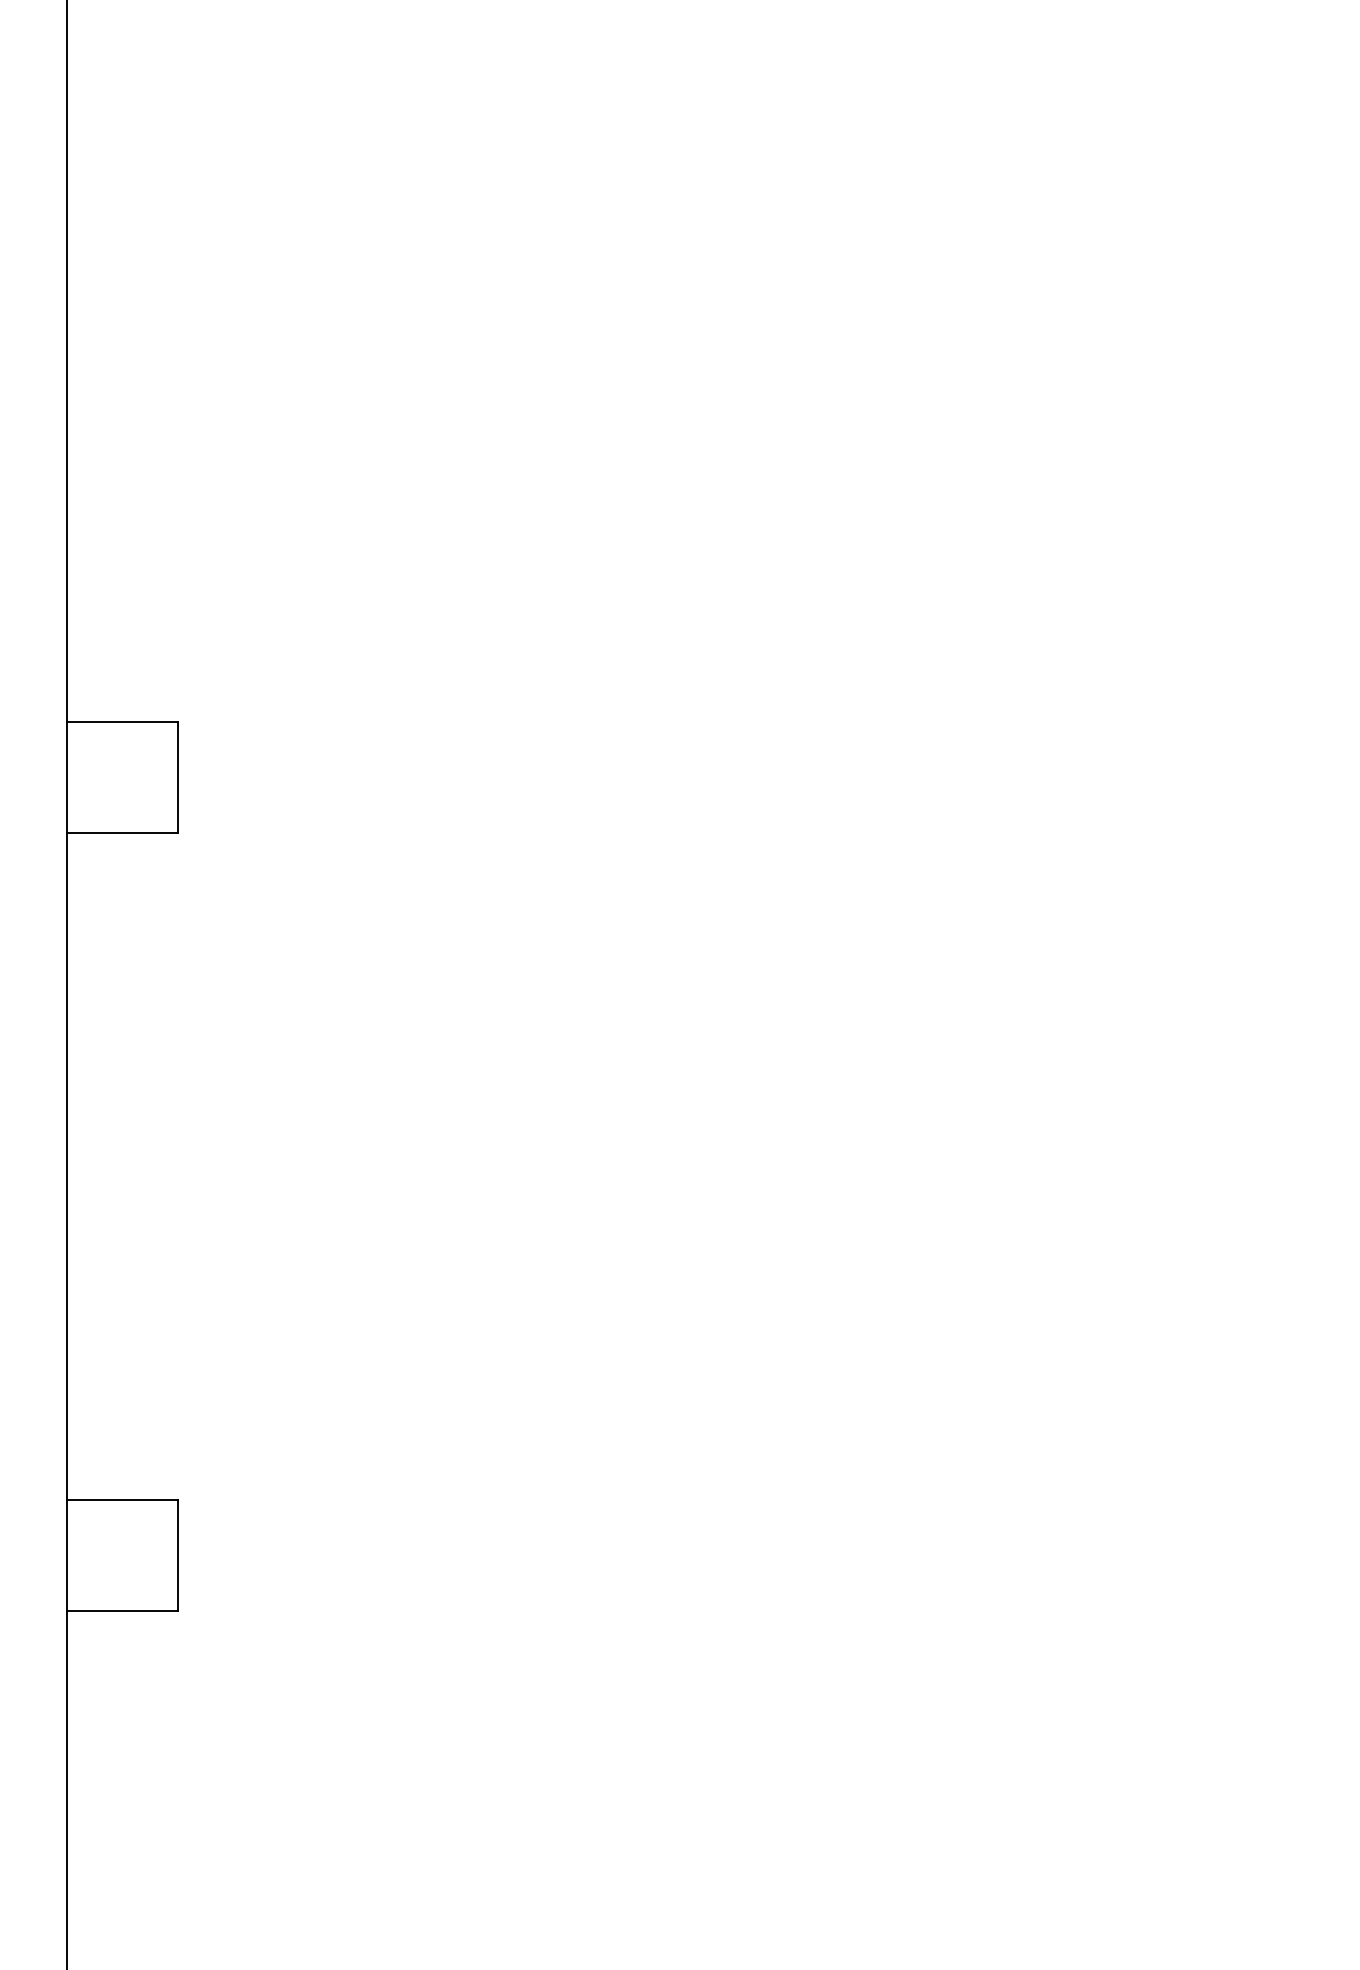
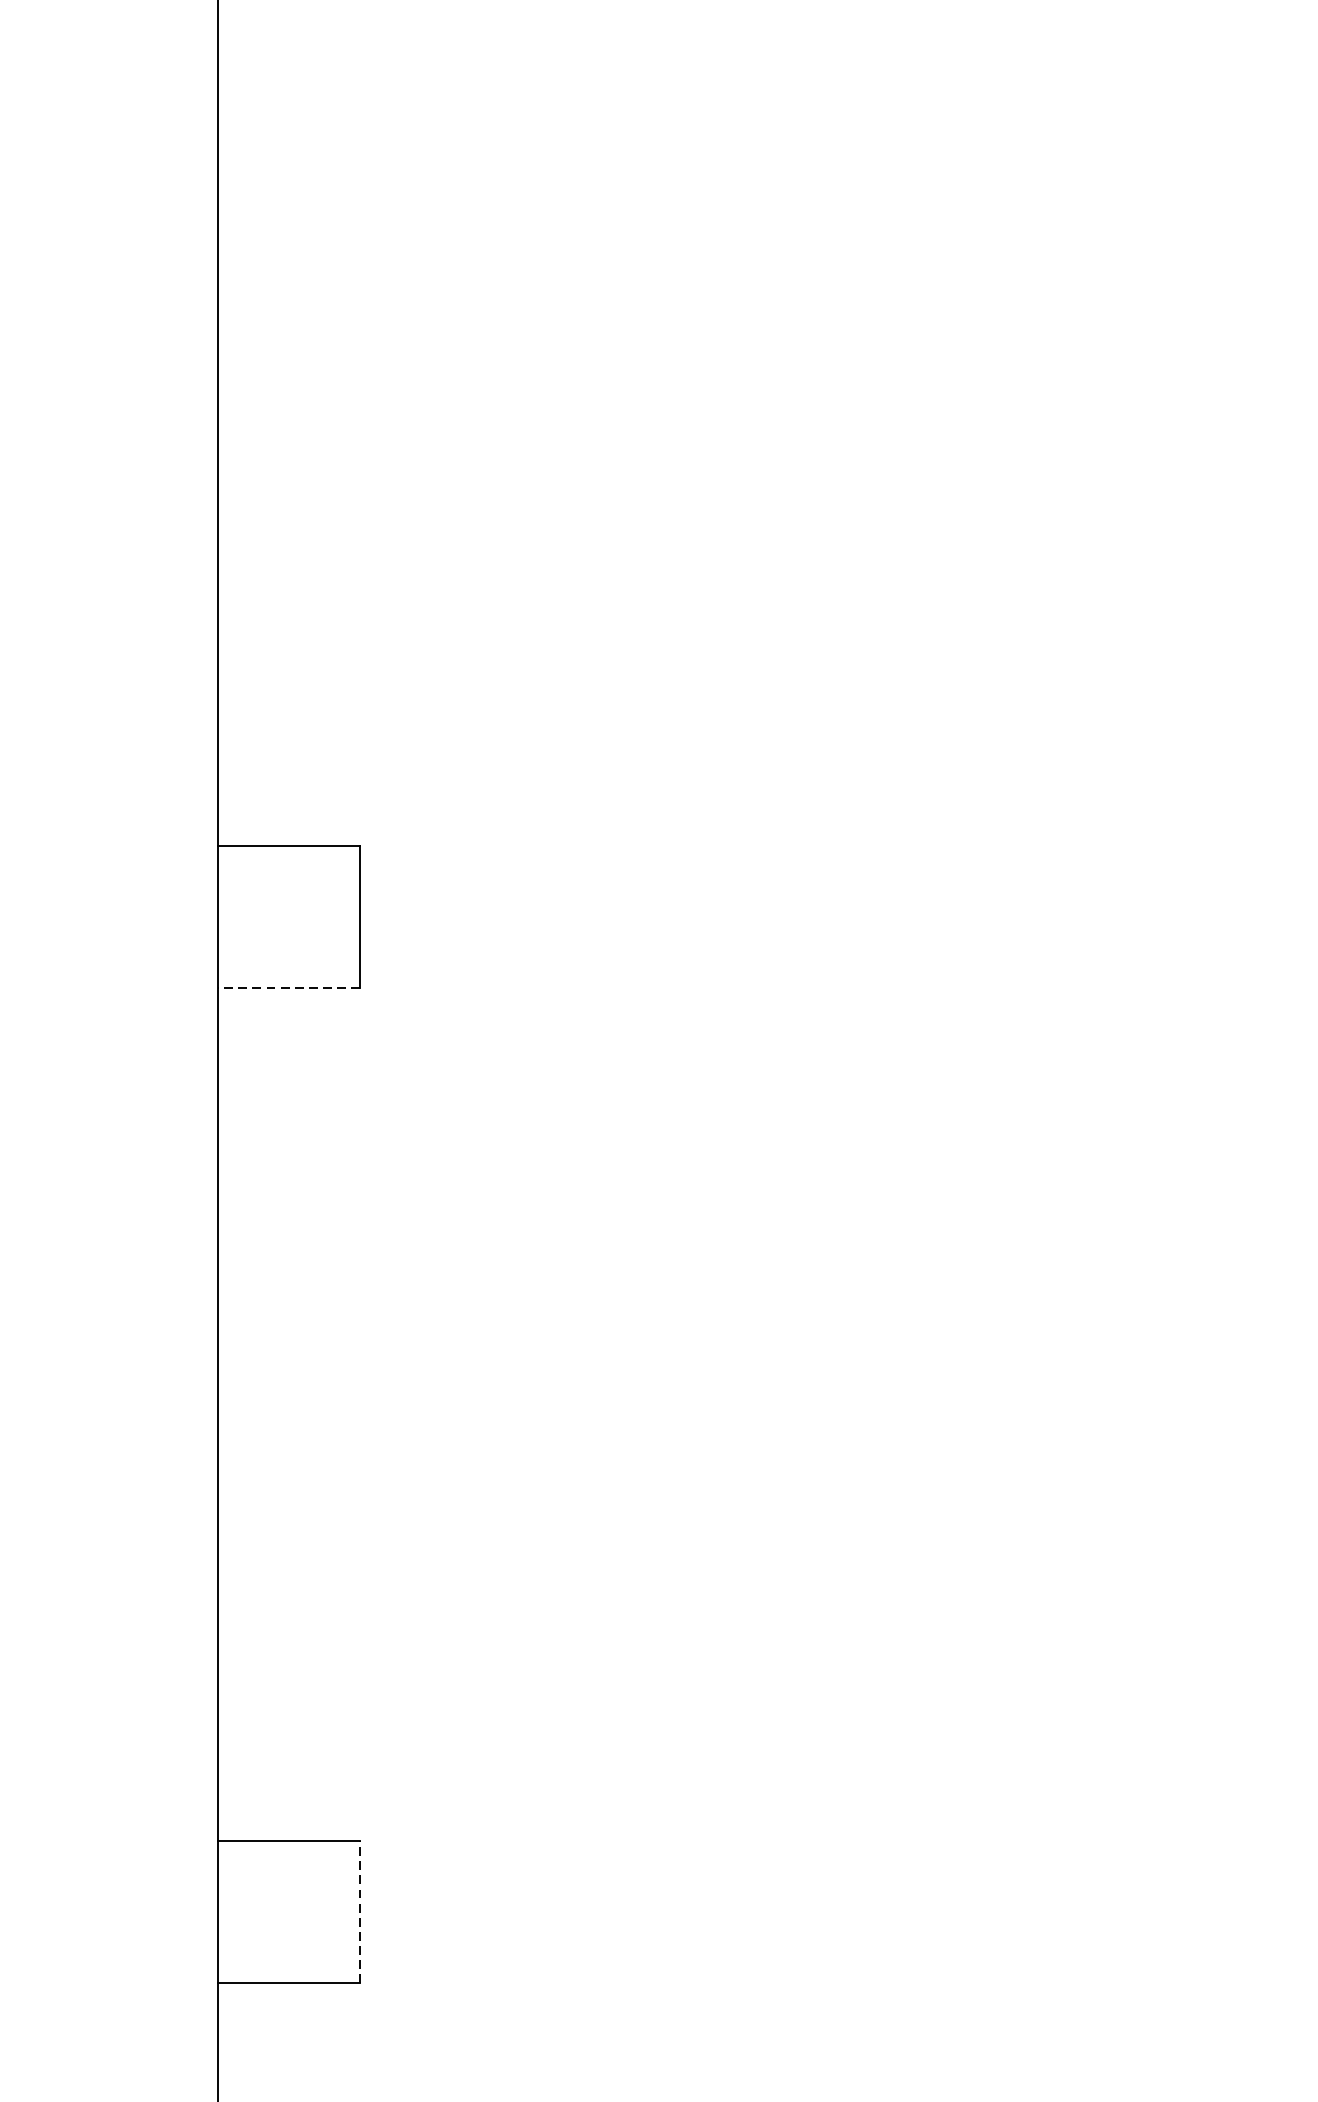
line: (122, 833) -> (288, 988), solid -> dashed
line: (177, 1555) -> (359, 1911), solid -> dashed

